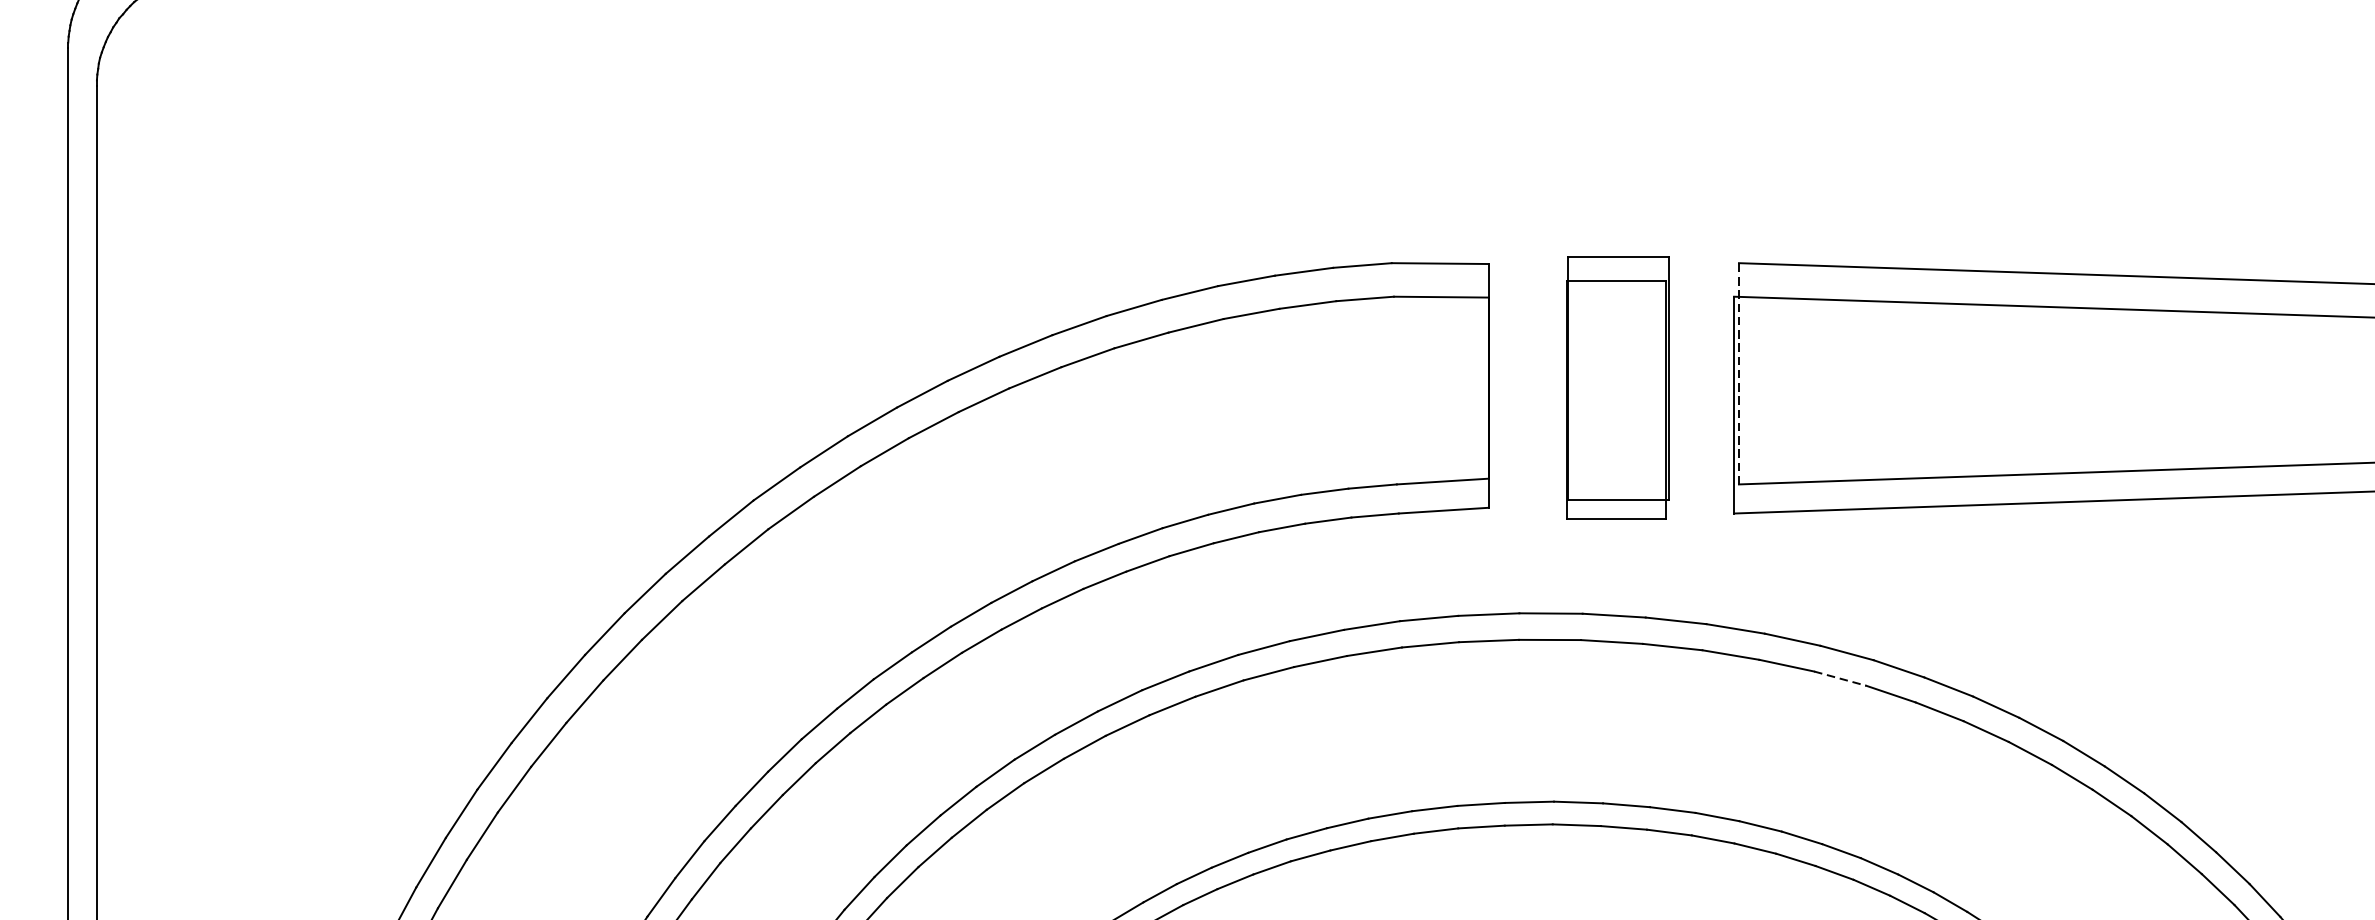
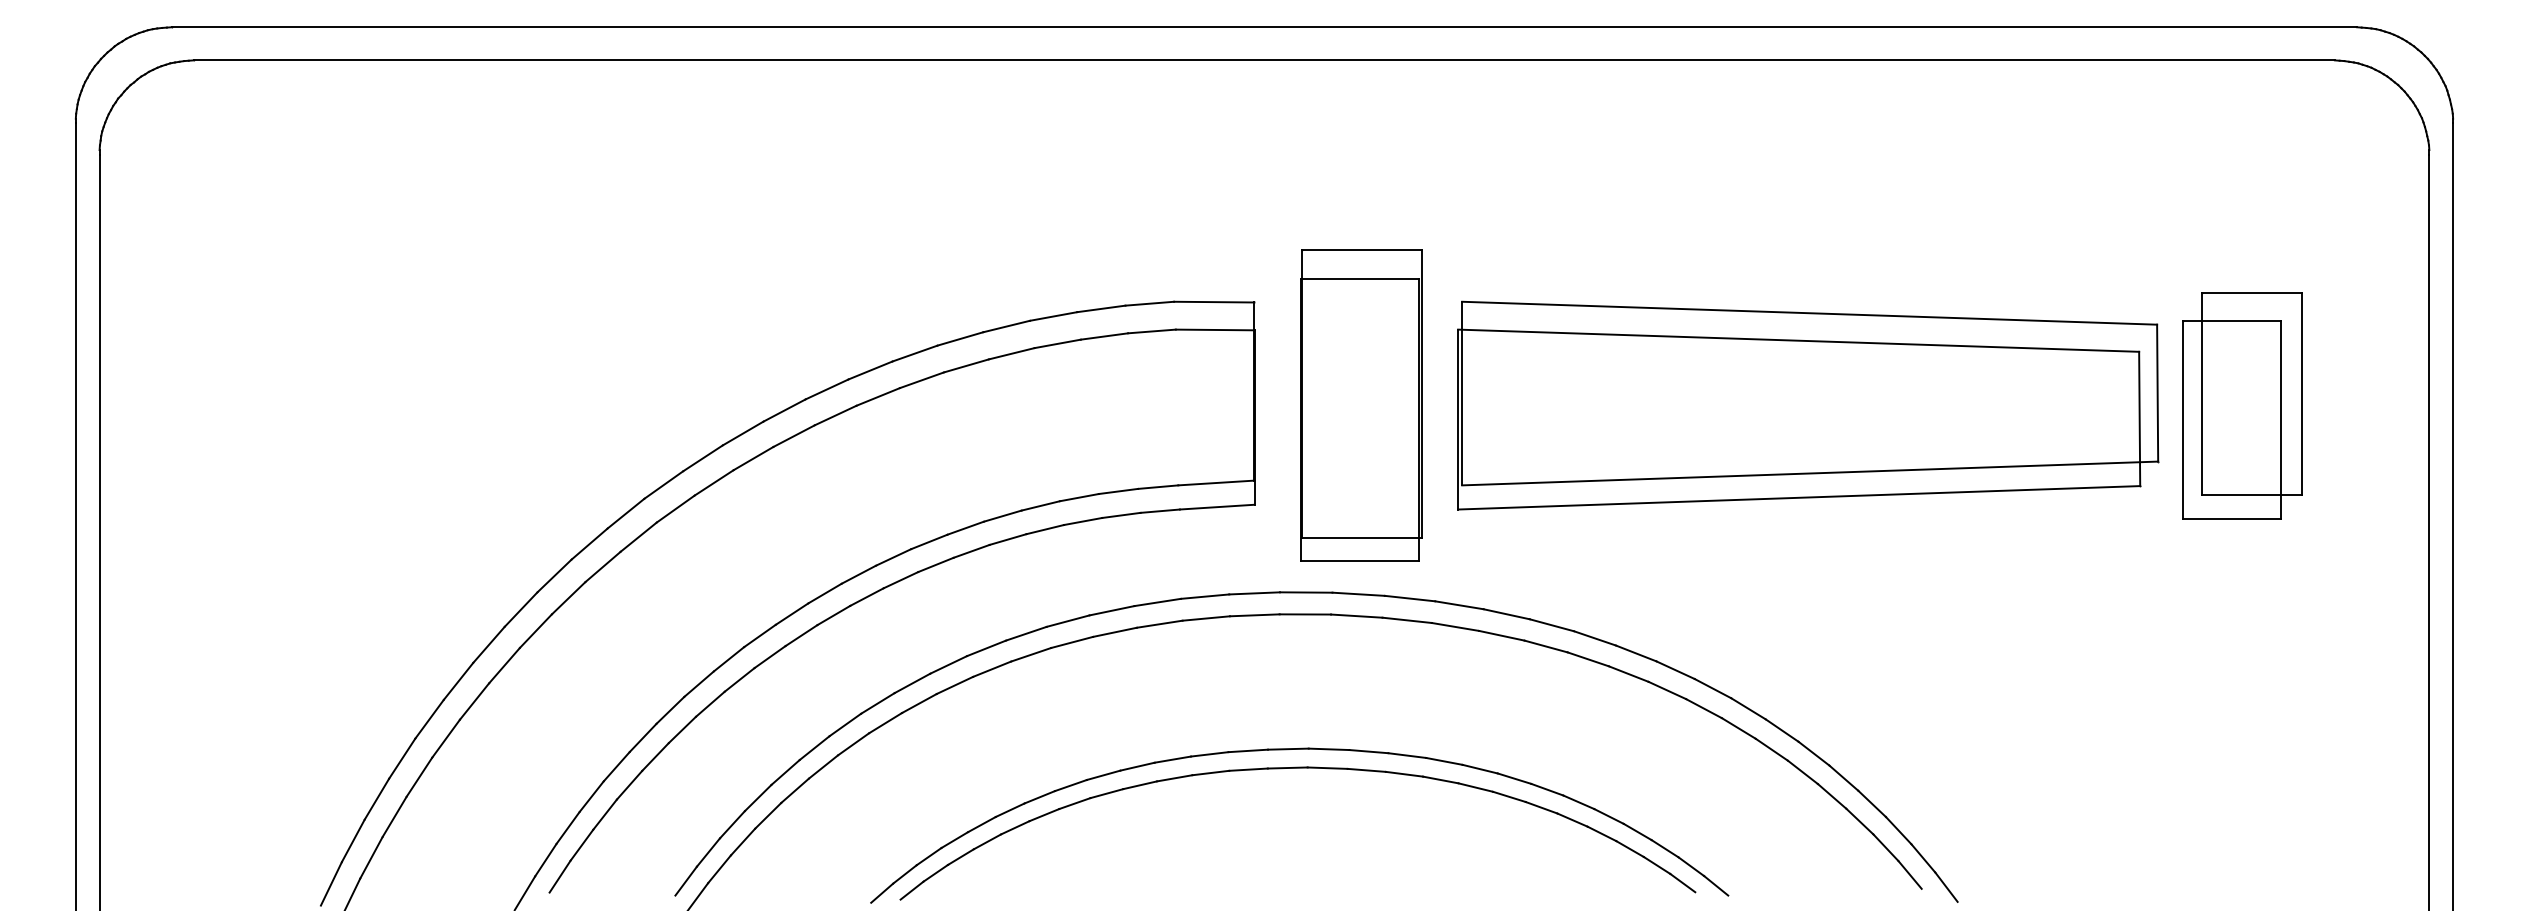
line: (1739, 373) -> (1462, 393), dashed -> solid
part: (1617, 388) -> (1361, 405), size x1.43
line: (1840, 678) -> (1546, 646), dashed -> solid

